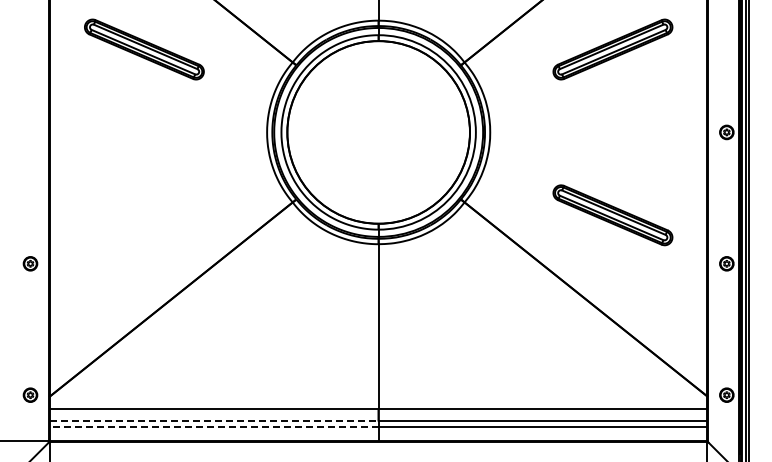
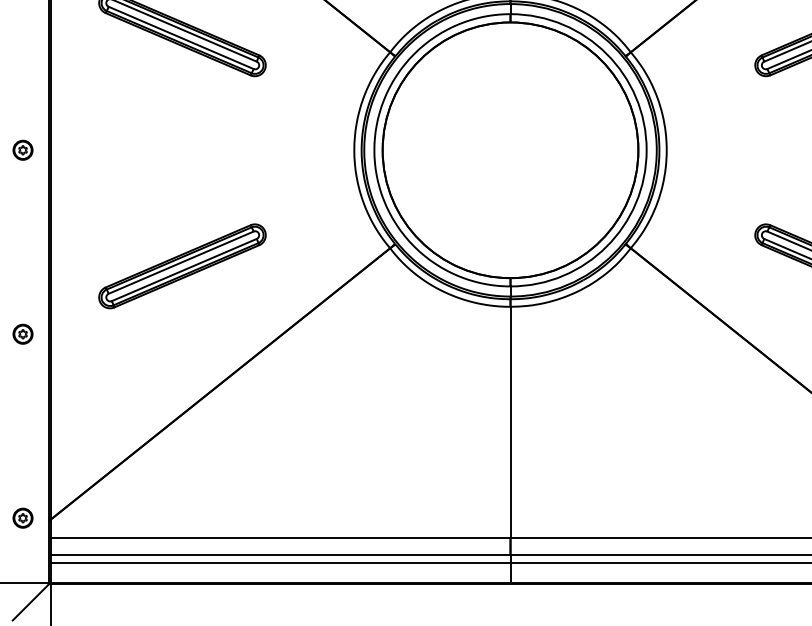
part: (30, 132) -> (23, 150), added
part: (144, 215) -> (182, 266), added
line: (214, 421) -> (280, 555), dashed -> solid
line: (213, 427) -> (279, 563), dashed -> solid

